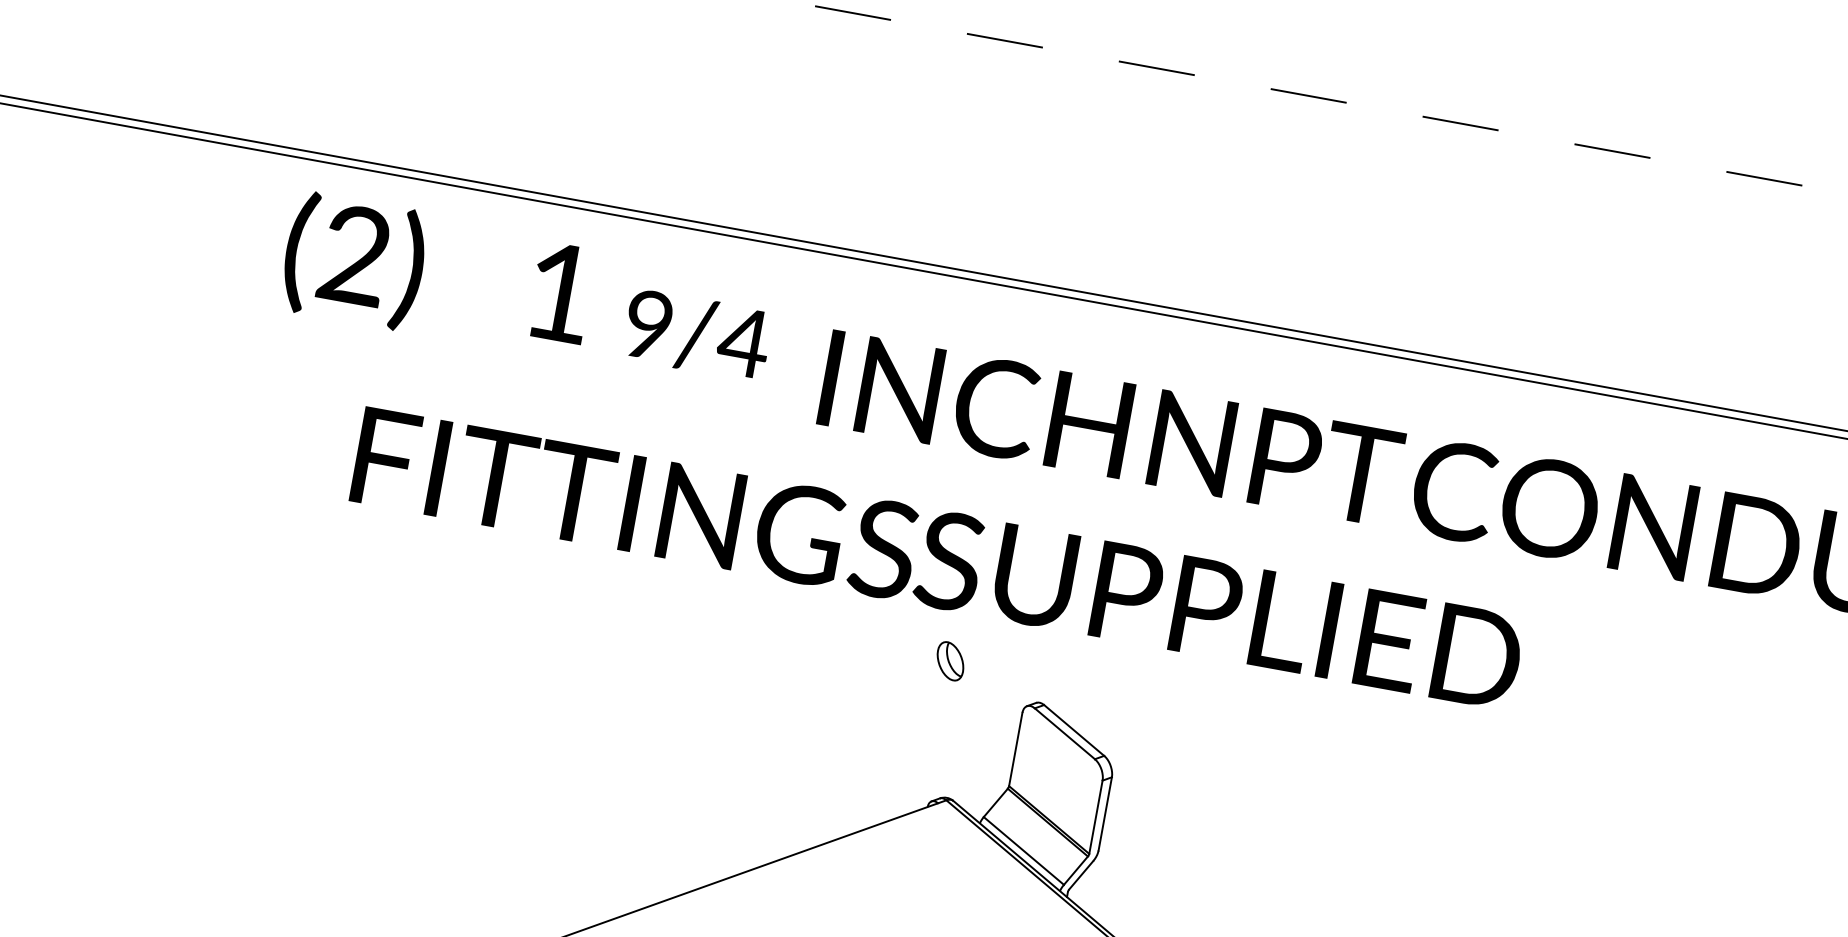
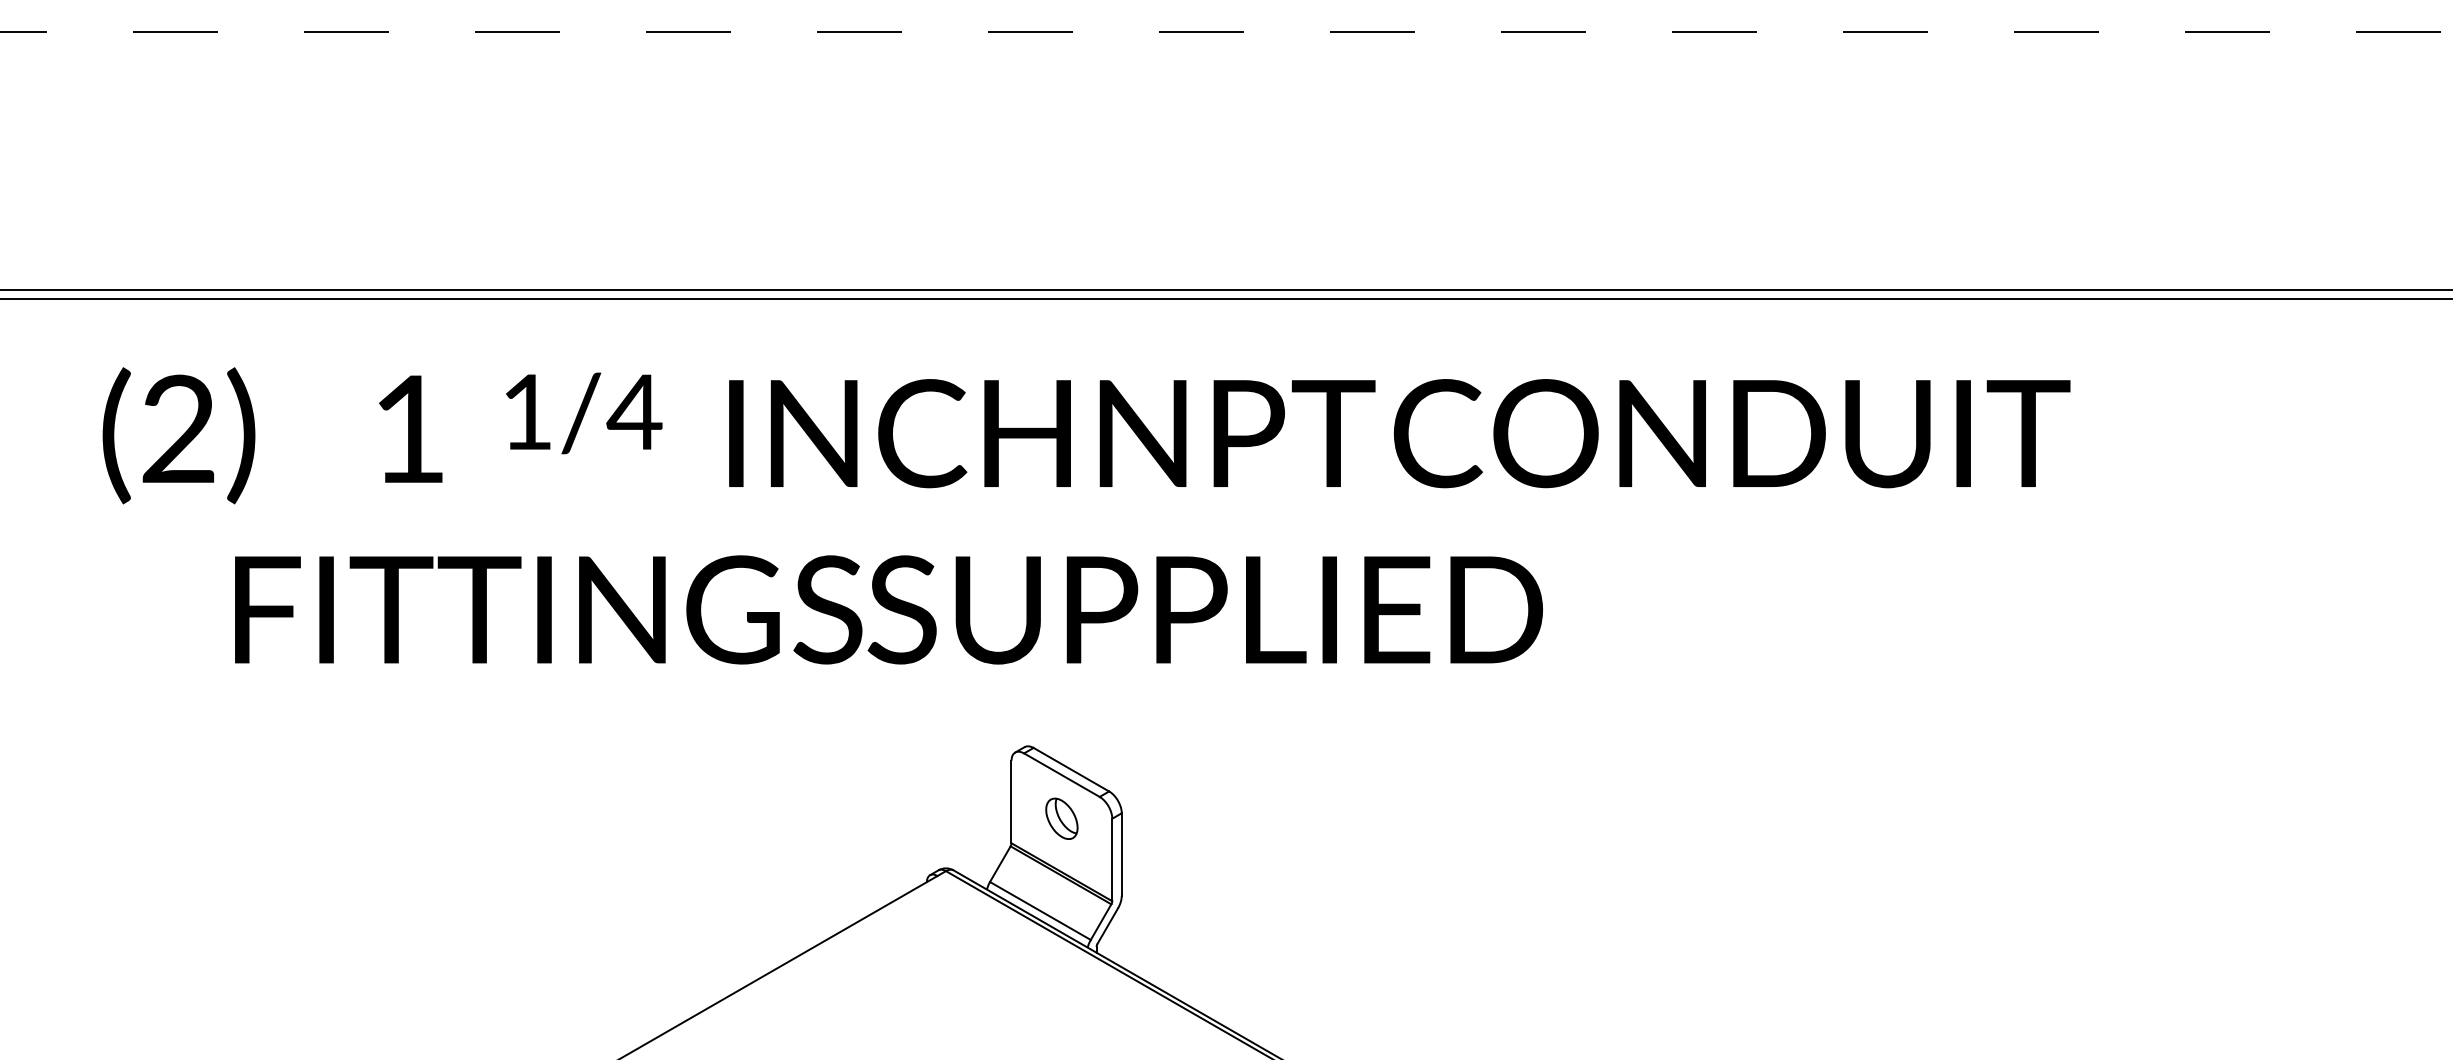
text: (437, 275) -> (272, 435), moved
text: (648, 324) -> (526, 411), 9/4 -> 1/4
part: (950, 660) -> (1061, 818), moved

